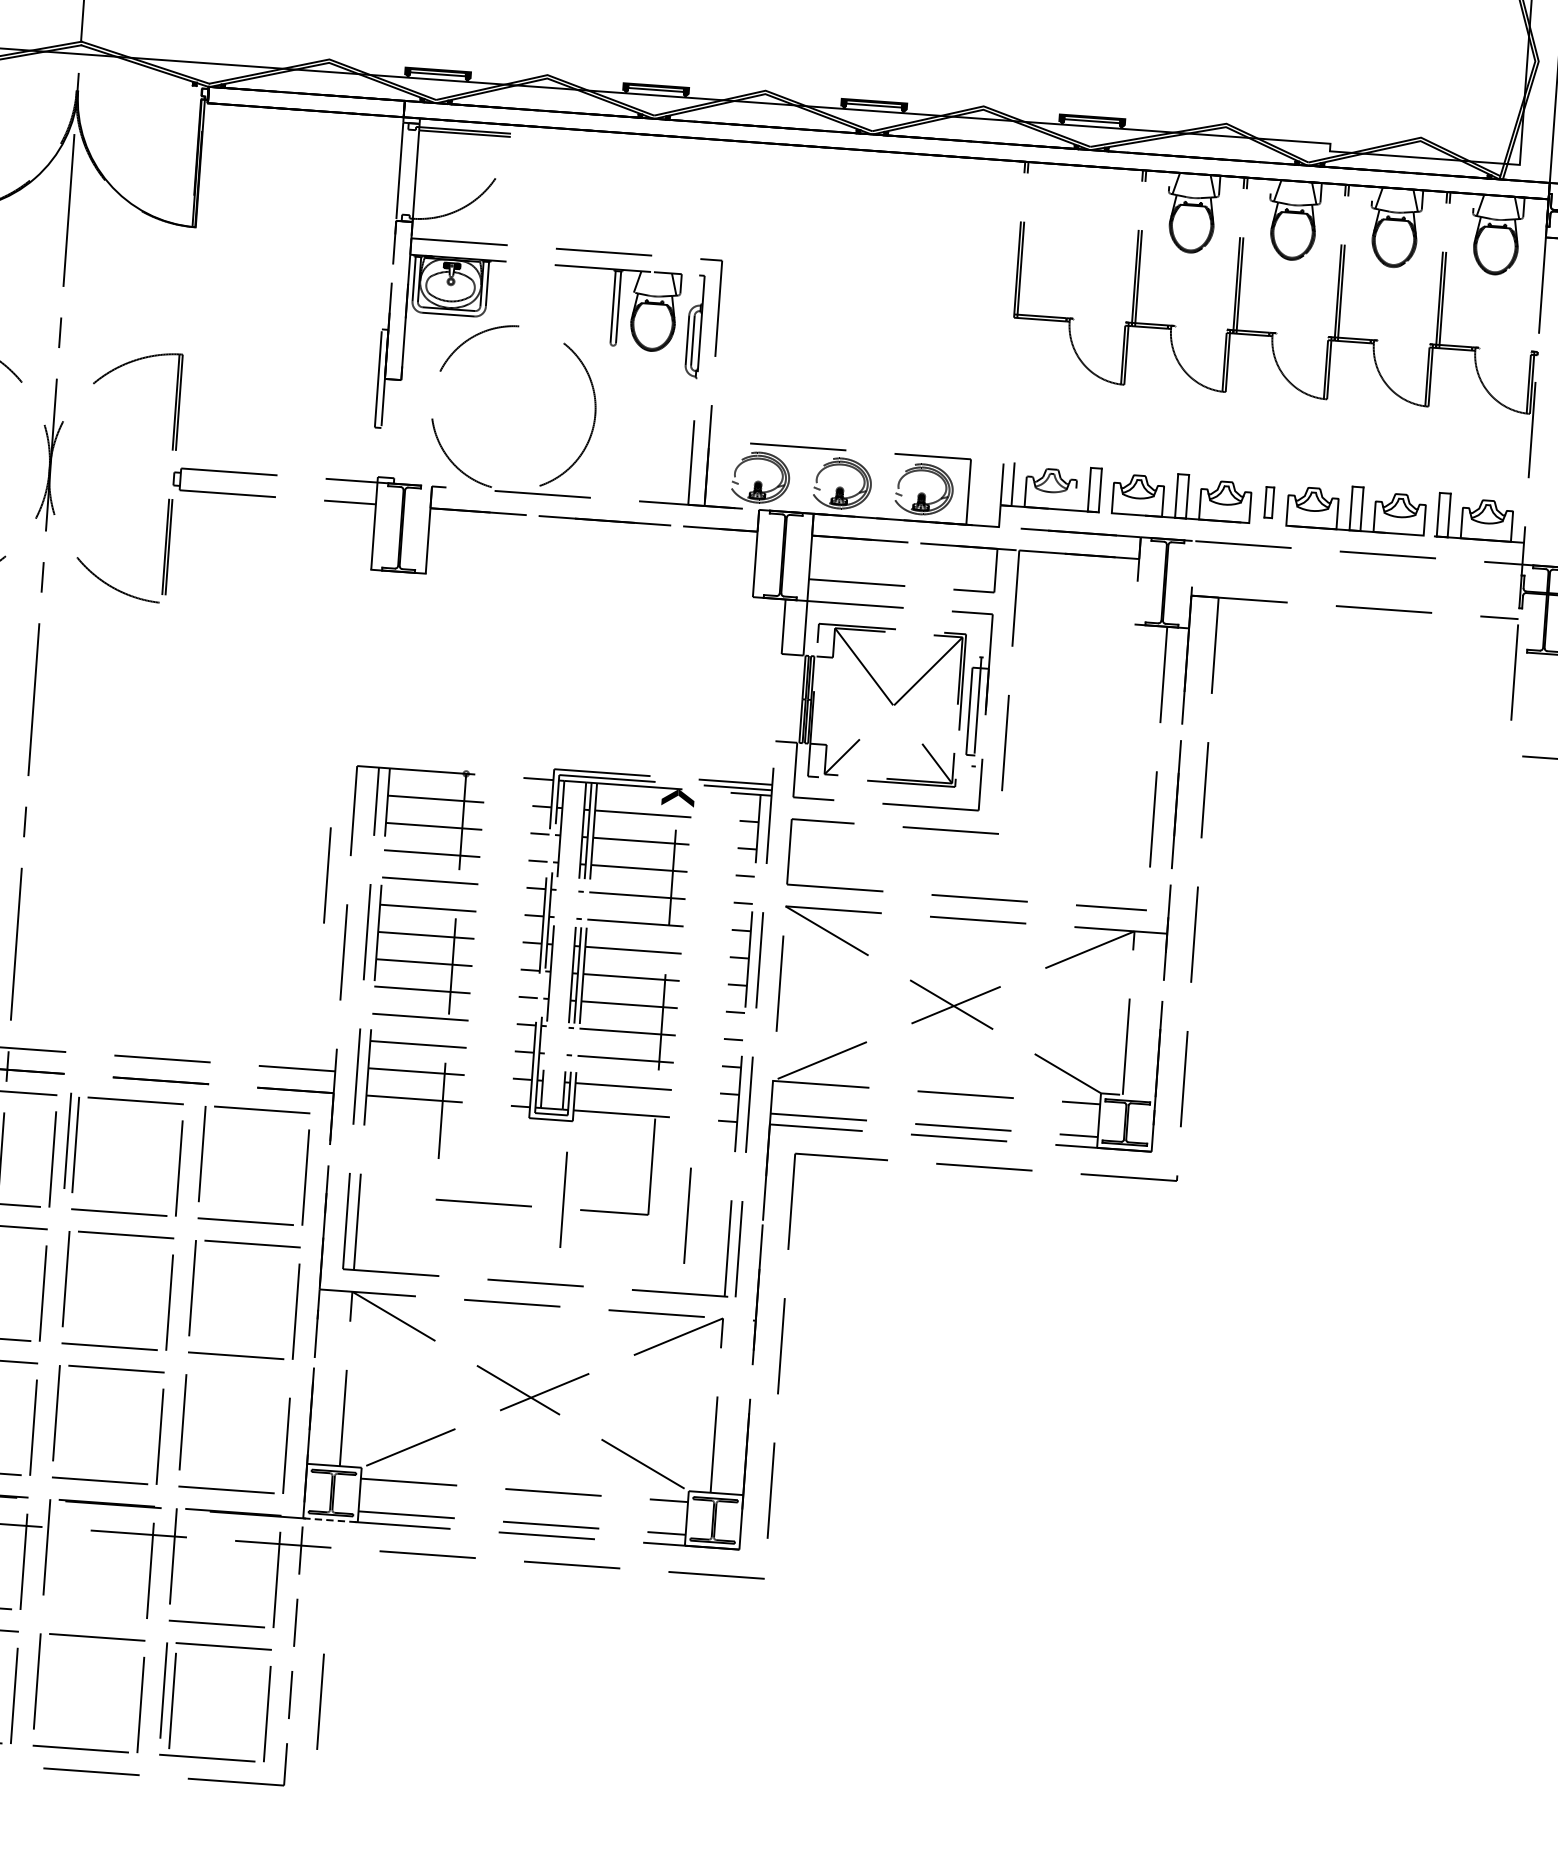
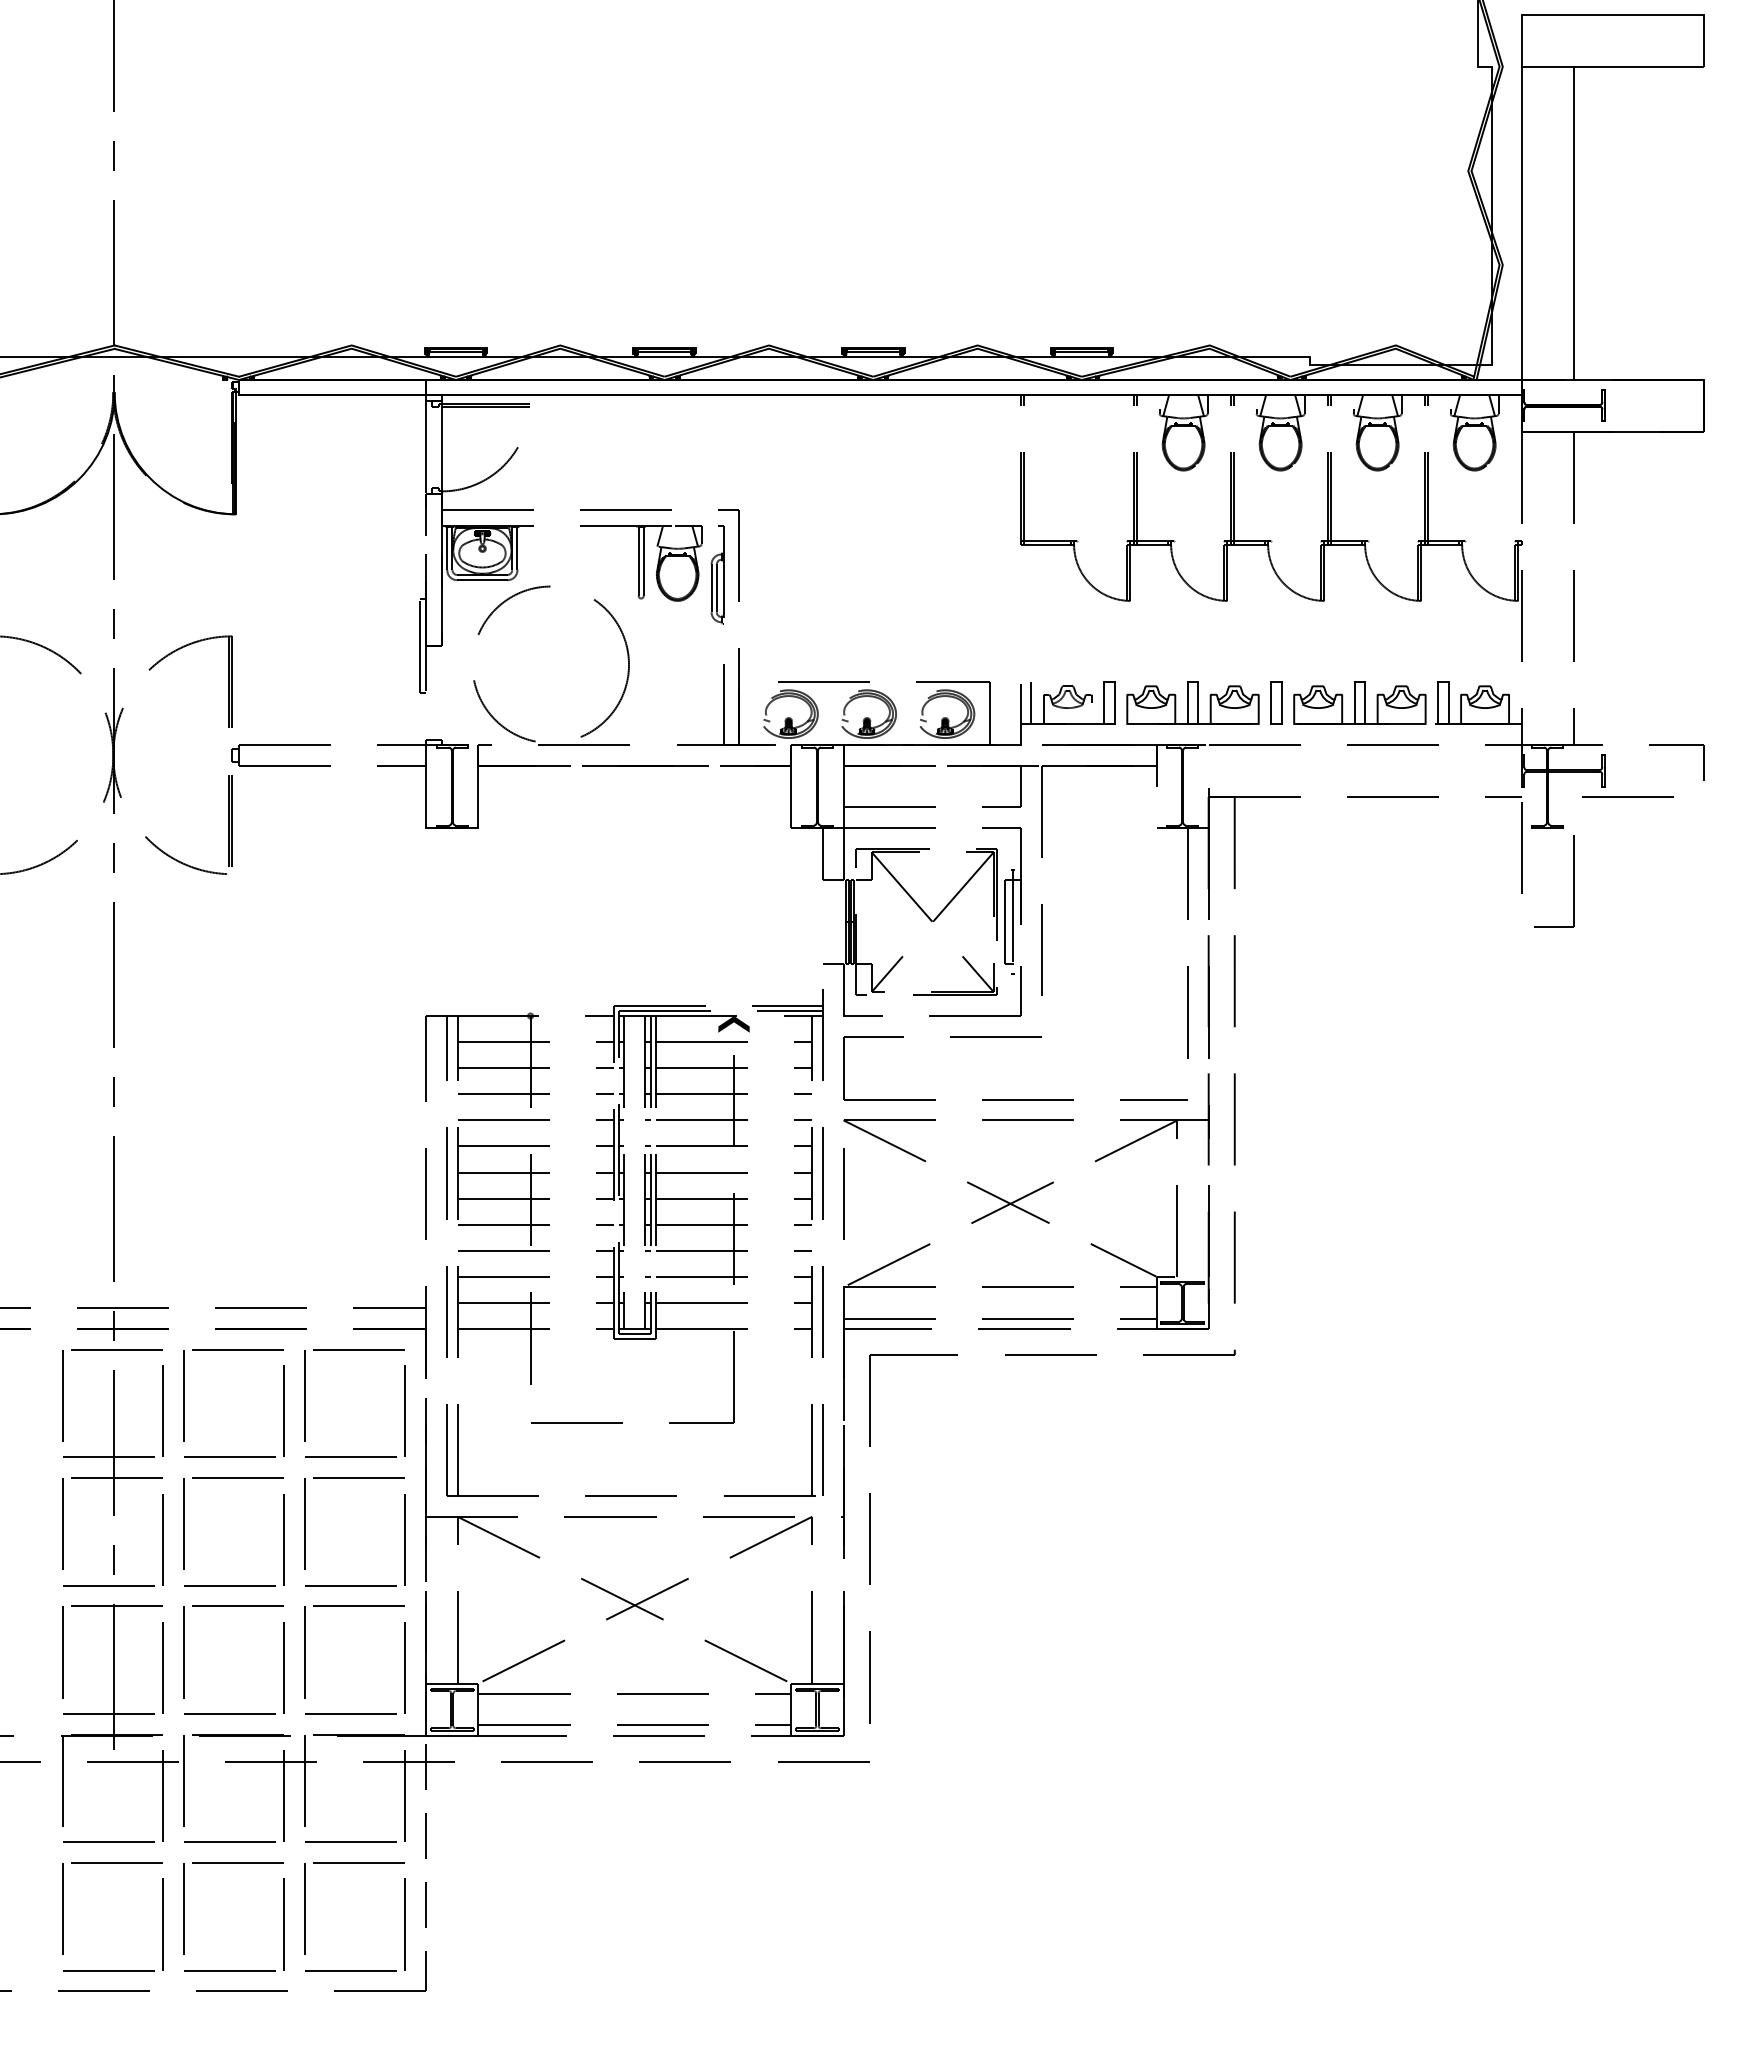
part: (1269, 501) -> (1276, 702), size x1.43
line: (326, 874) -> (404, 1121), removed
line: (66, 1140) -> (175, 1392), removed
line: (562, 1199) -> (651, 1414), removed
line: (686, 1215) -> (770, 1421), removed
line: (242, 1377) -> (358, 1605), added
line: (330, 1520) -> (452, 1735), dashed -> solid
line: (89, 1614) -> (229, 1841), added
line: (171, 1700) -> (313, 1918), removed
line: (319, 1701) -> (454, 1908), removed

